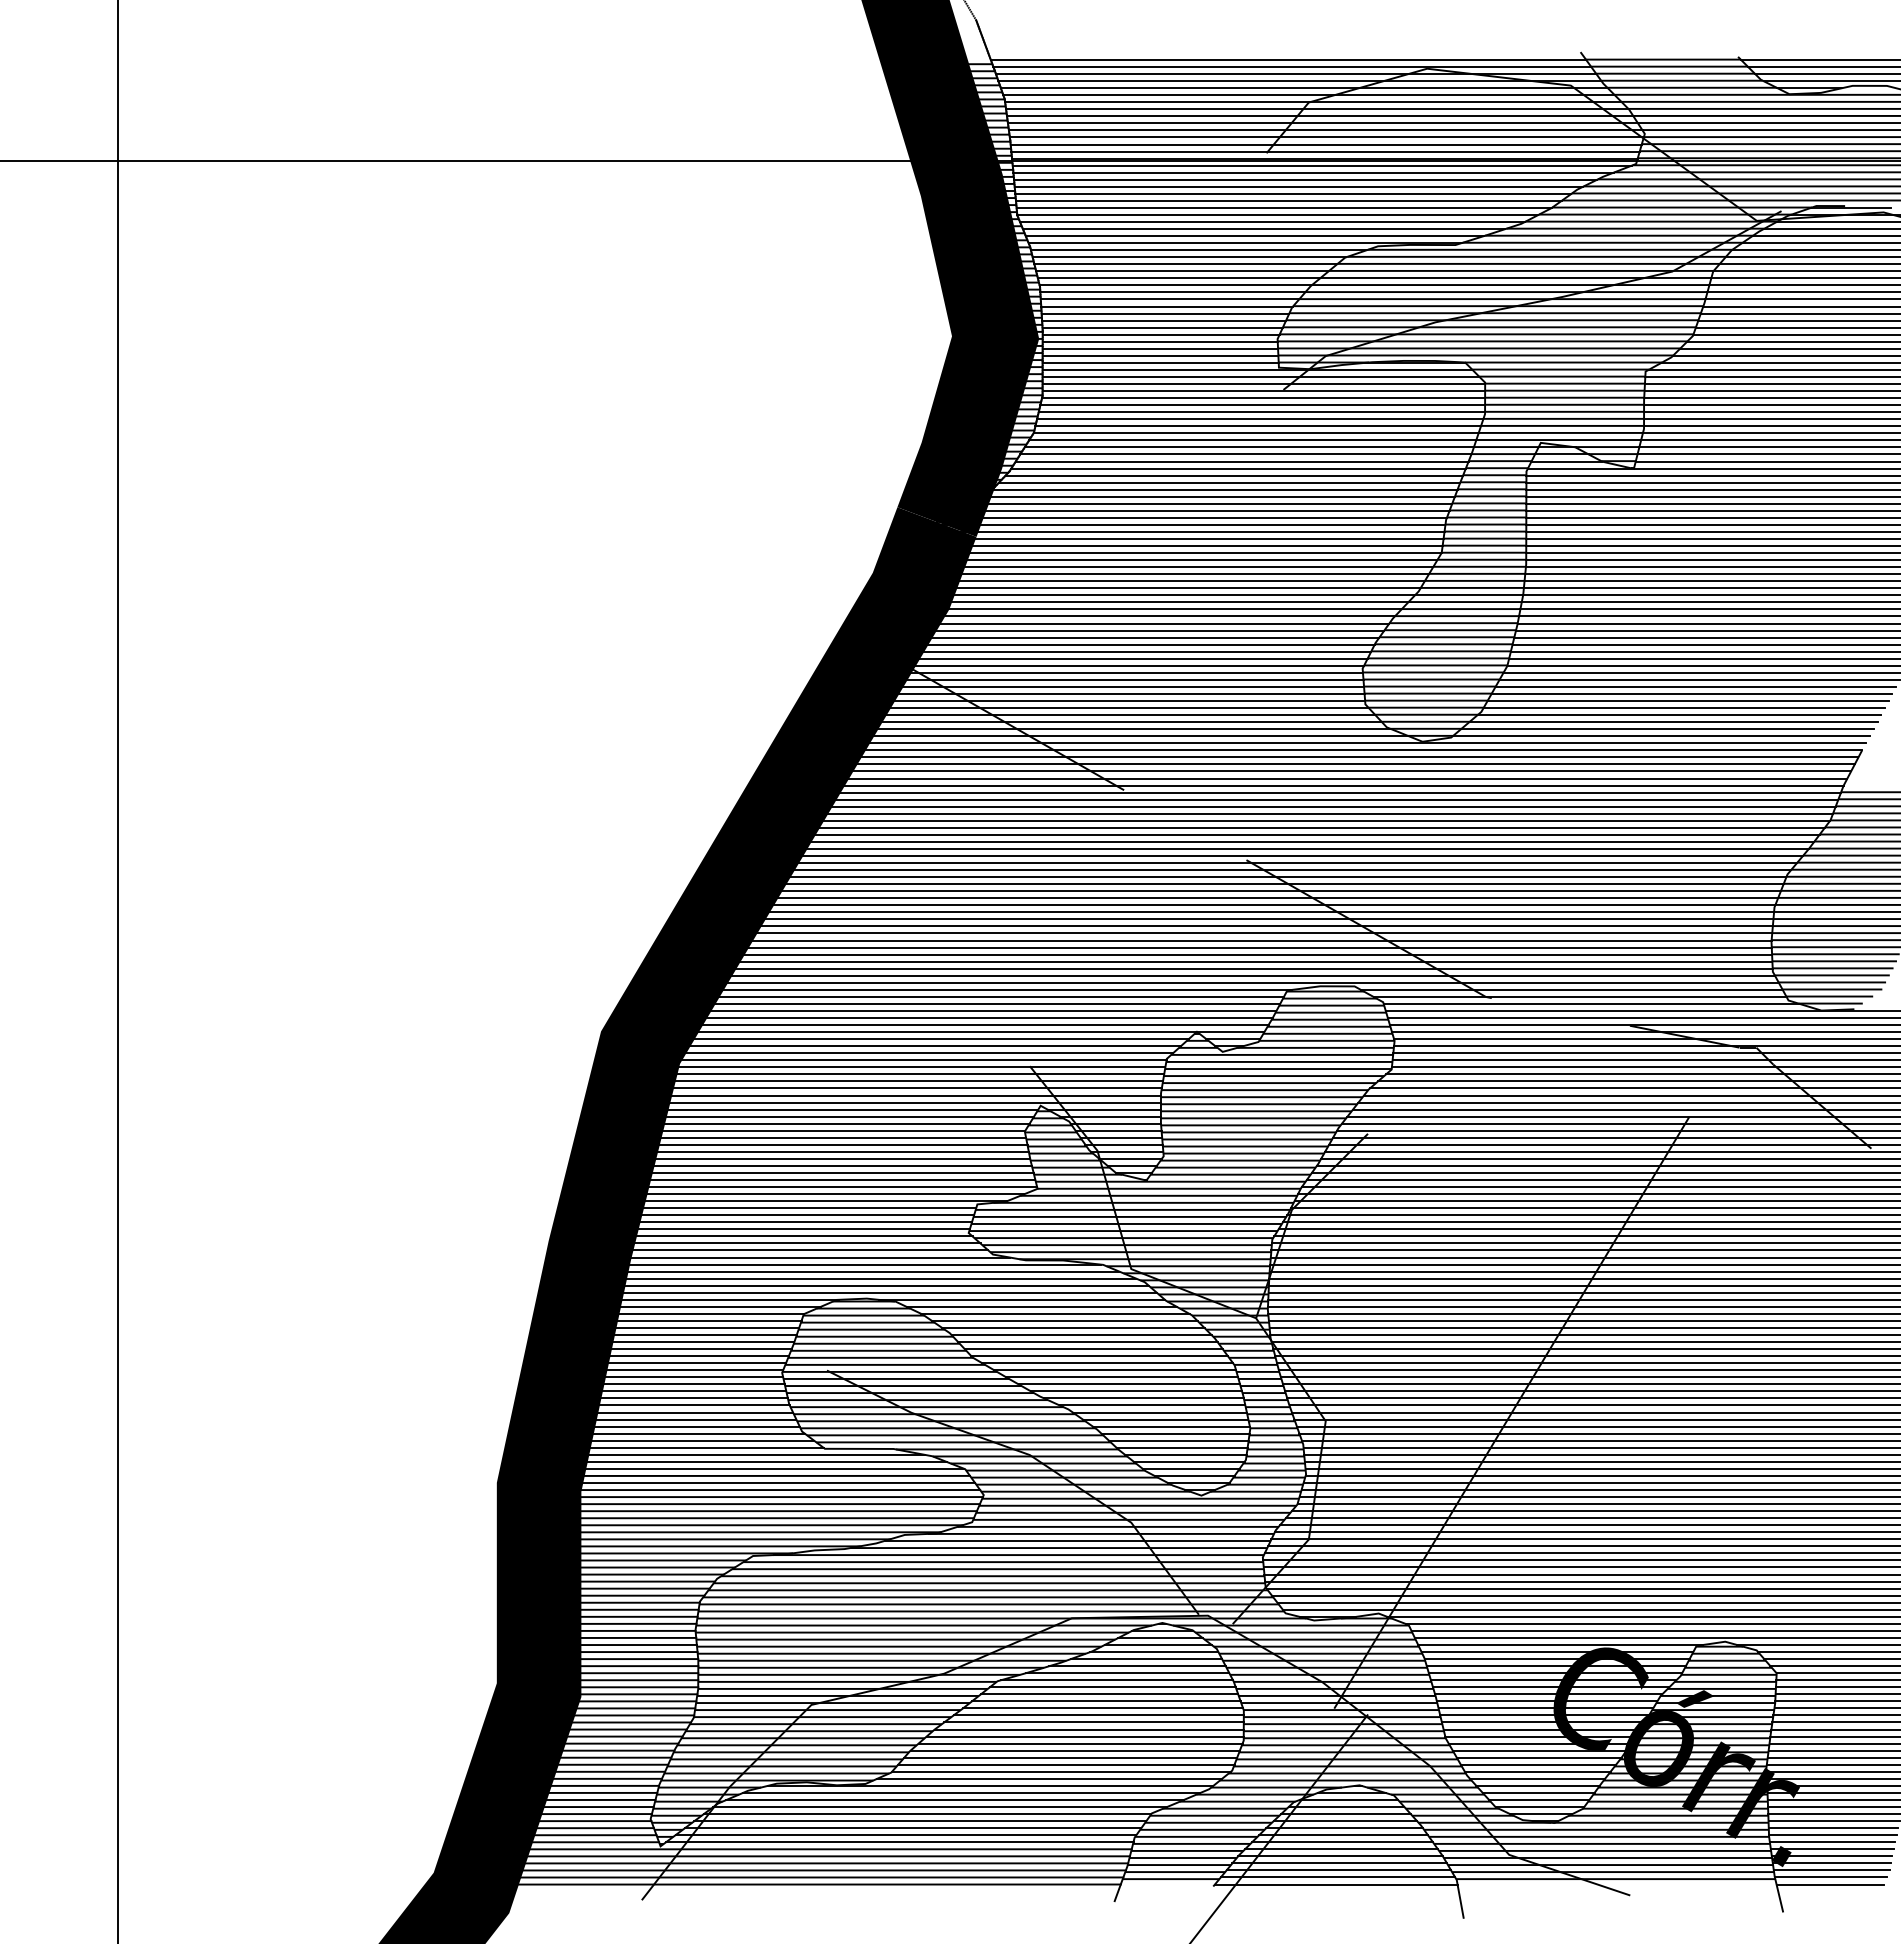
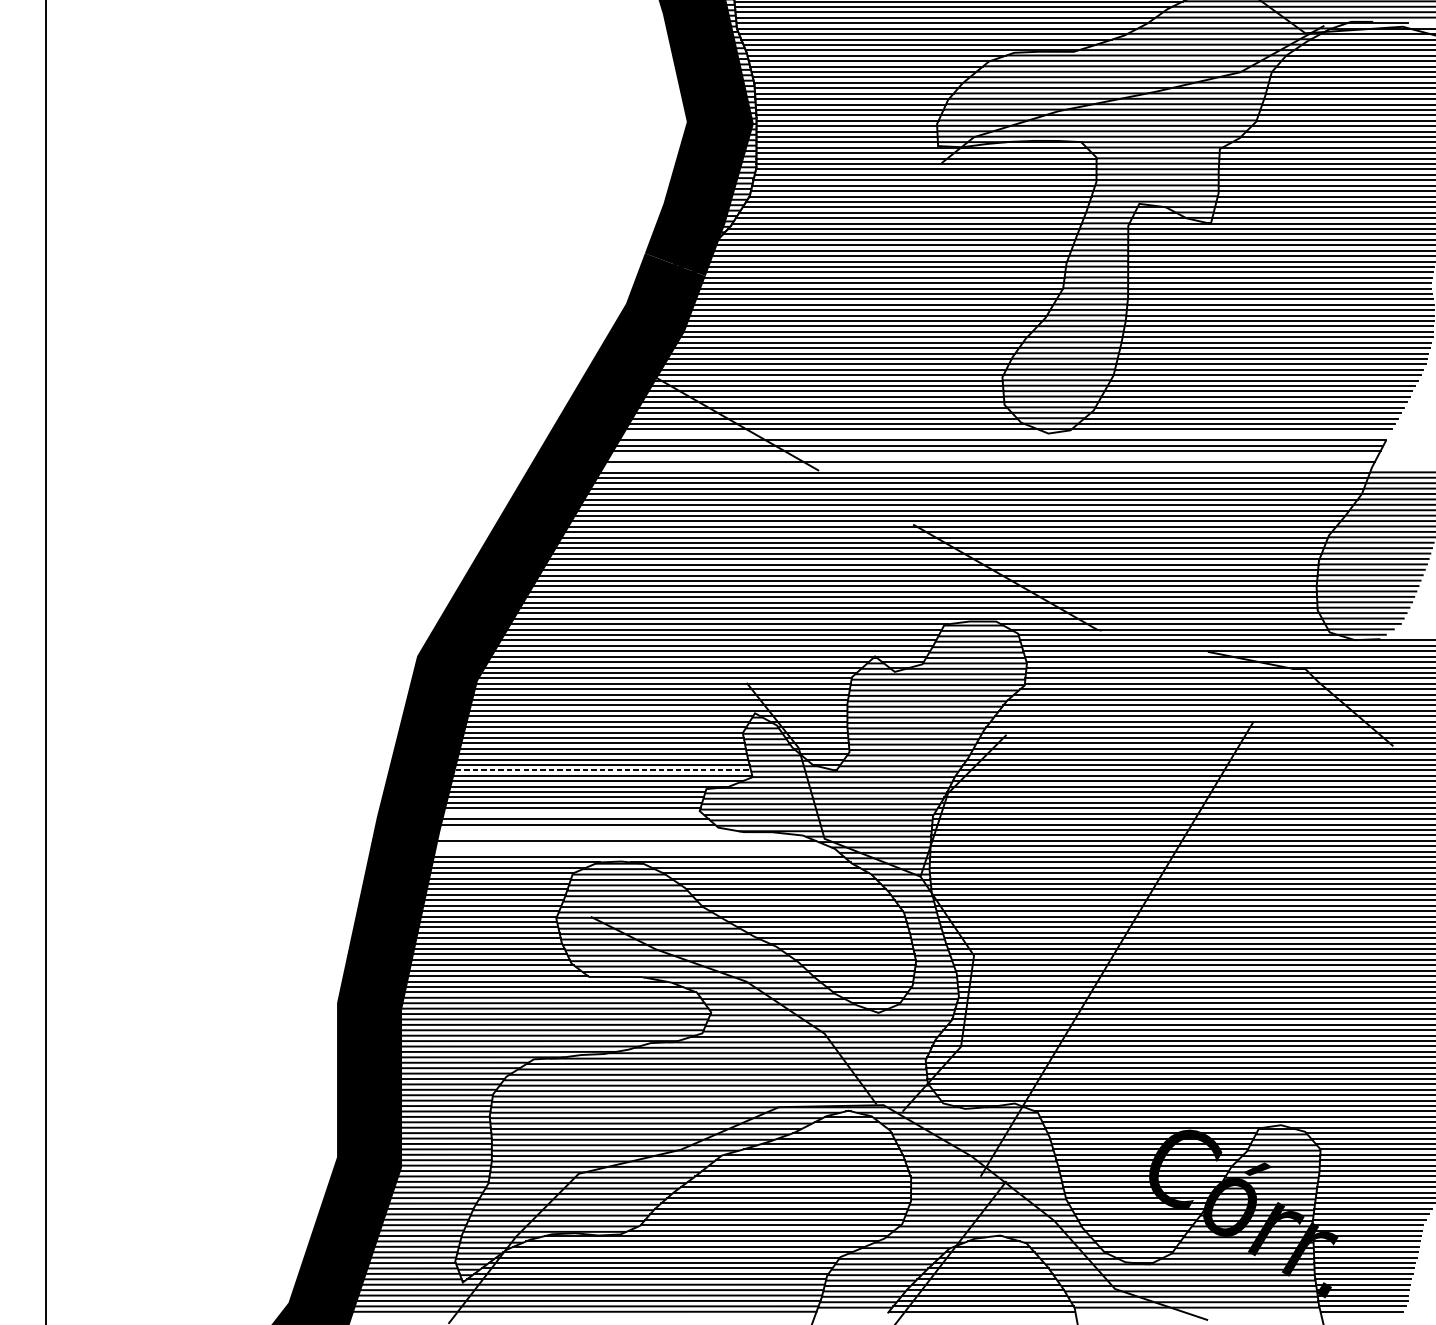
line: (1343, 743) -> (987, 434), removed
line: (1327, 771) -> (975, 456), removed
line: (1319, 785) -> (969, 467), removed
line: (821, 1180) -> (586, 770), solid -> dashed
line: (782, 1236) -> (556, 813), removed
line: (798, 1257) -> (568, 829), removed
line: (843, 1264) -> (603, 835), removed
line: (859, 1278) -> (615, 846), removed
line: (865, 1285) -> (620, 851), removed
line: (1157, 1644) -> (844, 1127), removed

